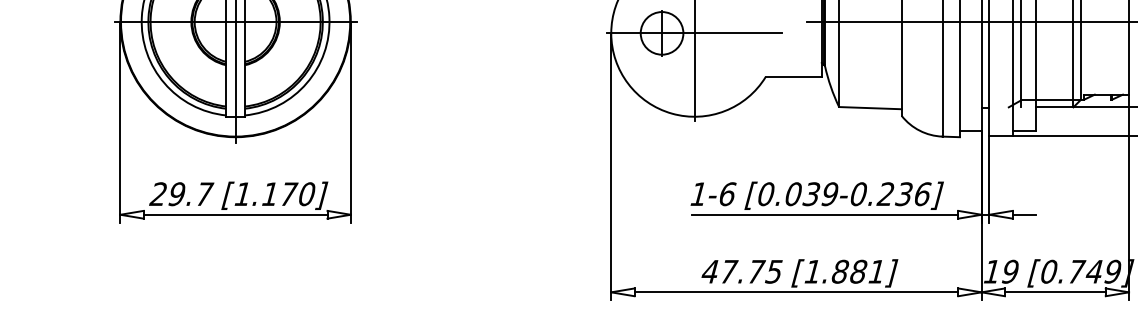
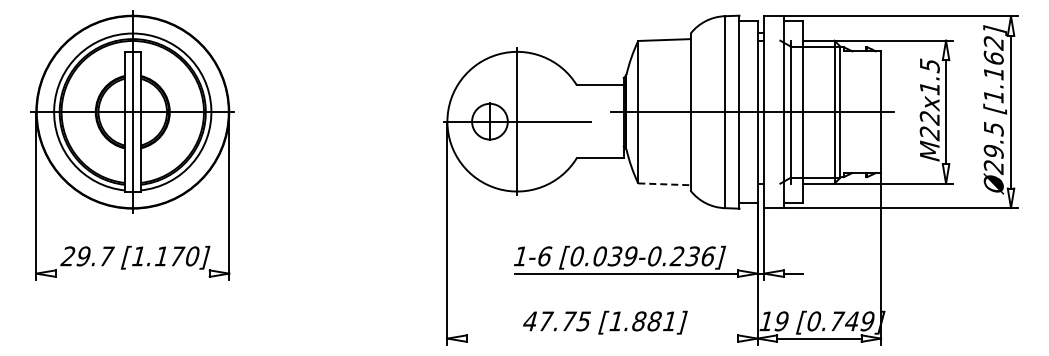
line: (870, 108) -> (664, 184), solid -> dashed
line: (235, 214) -> (132, 273), removed
line: (796, 292) -> (602, 338), removed

